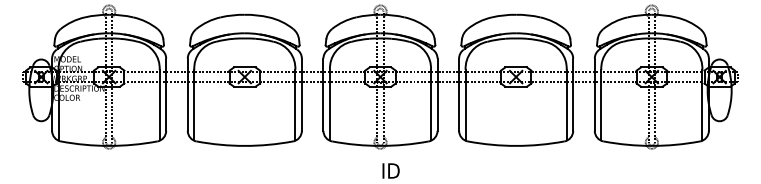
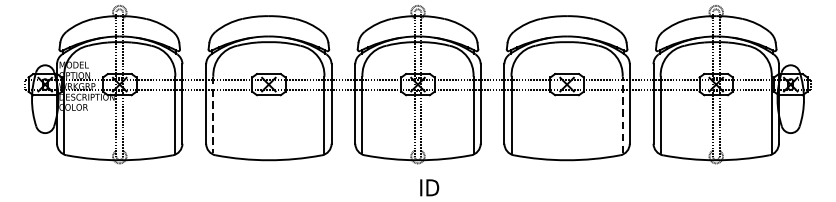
line: (194, 104) -> (213, 114), solid -> dashed
line: (566, 104) -> (622, 114), solid -> dashed

